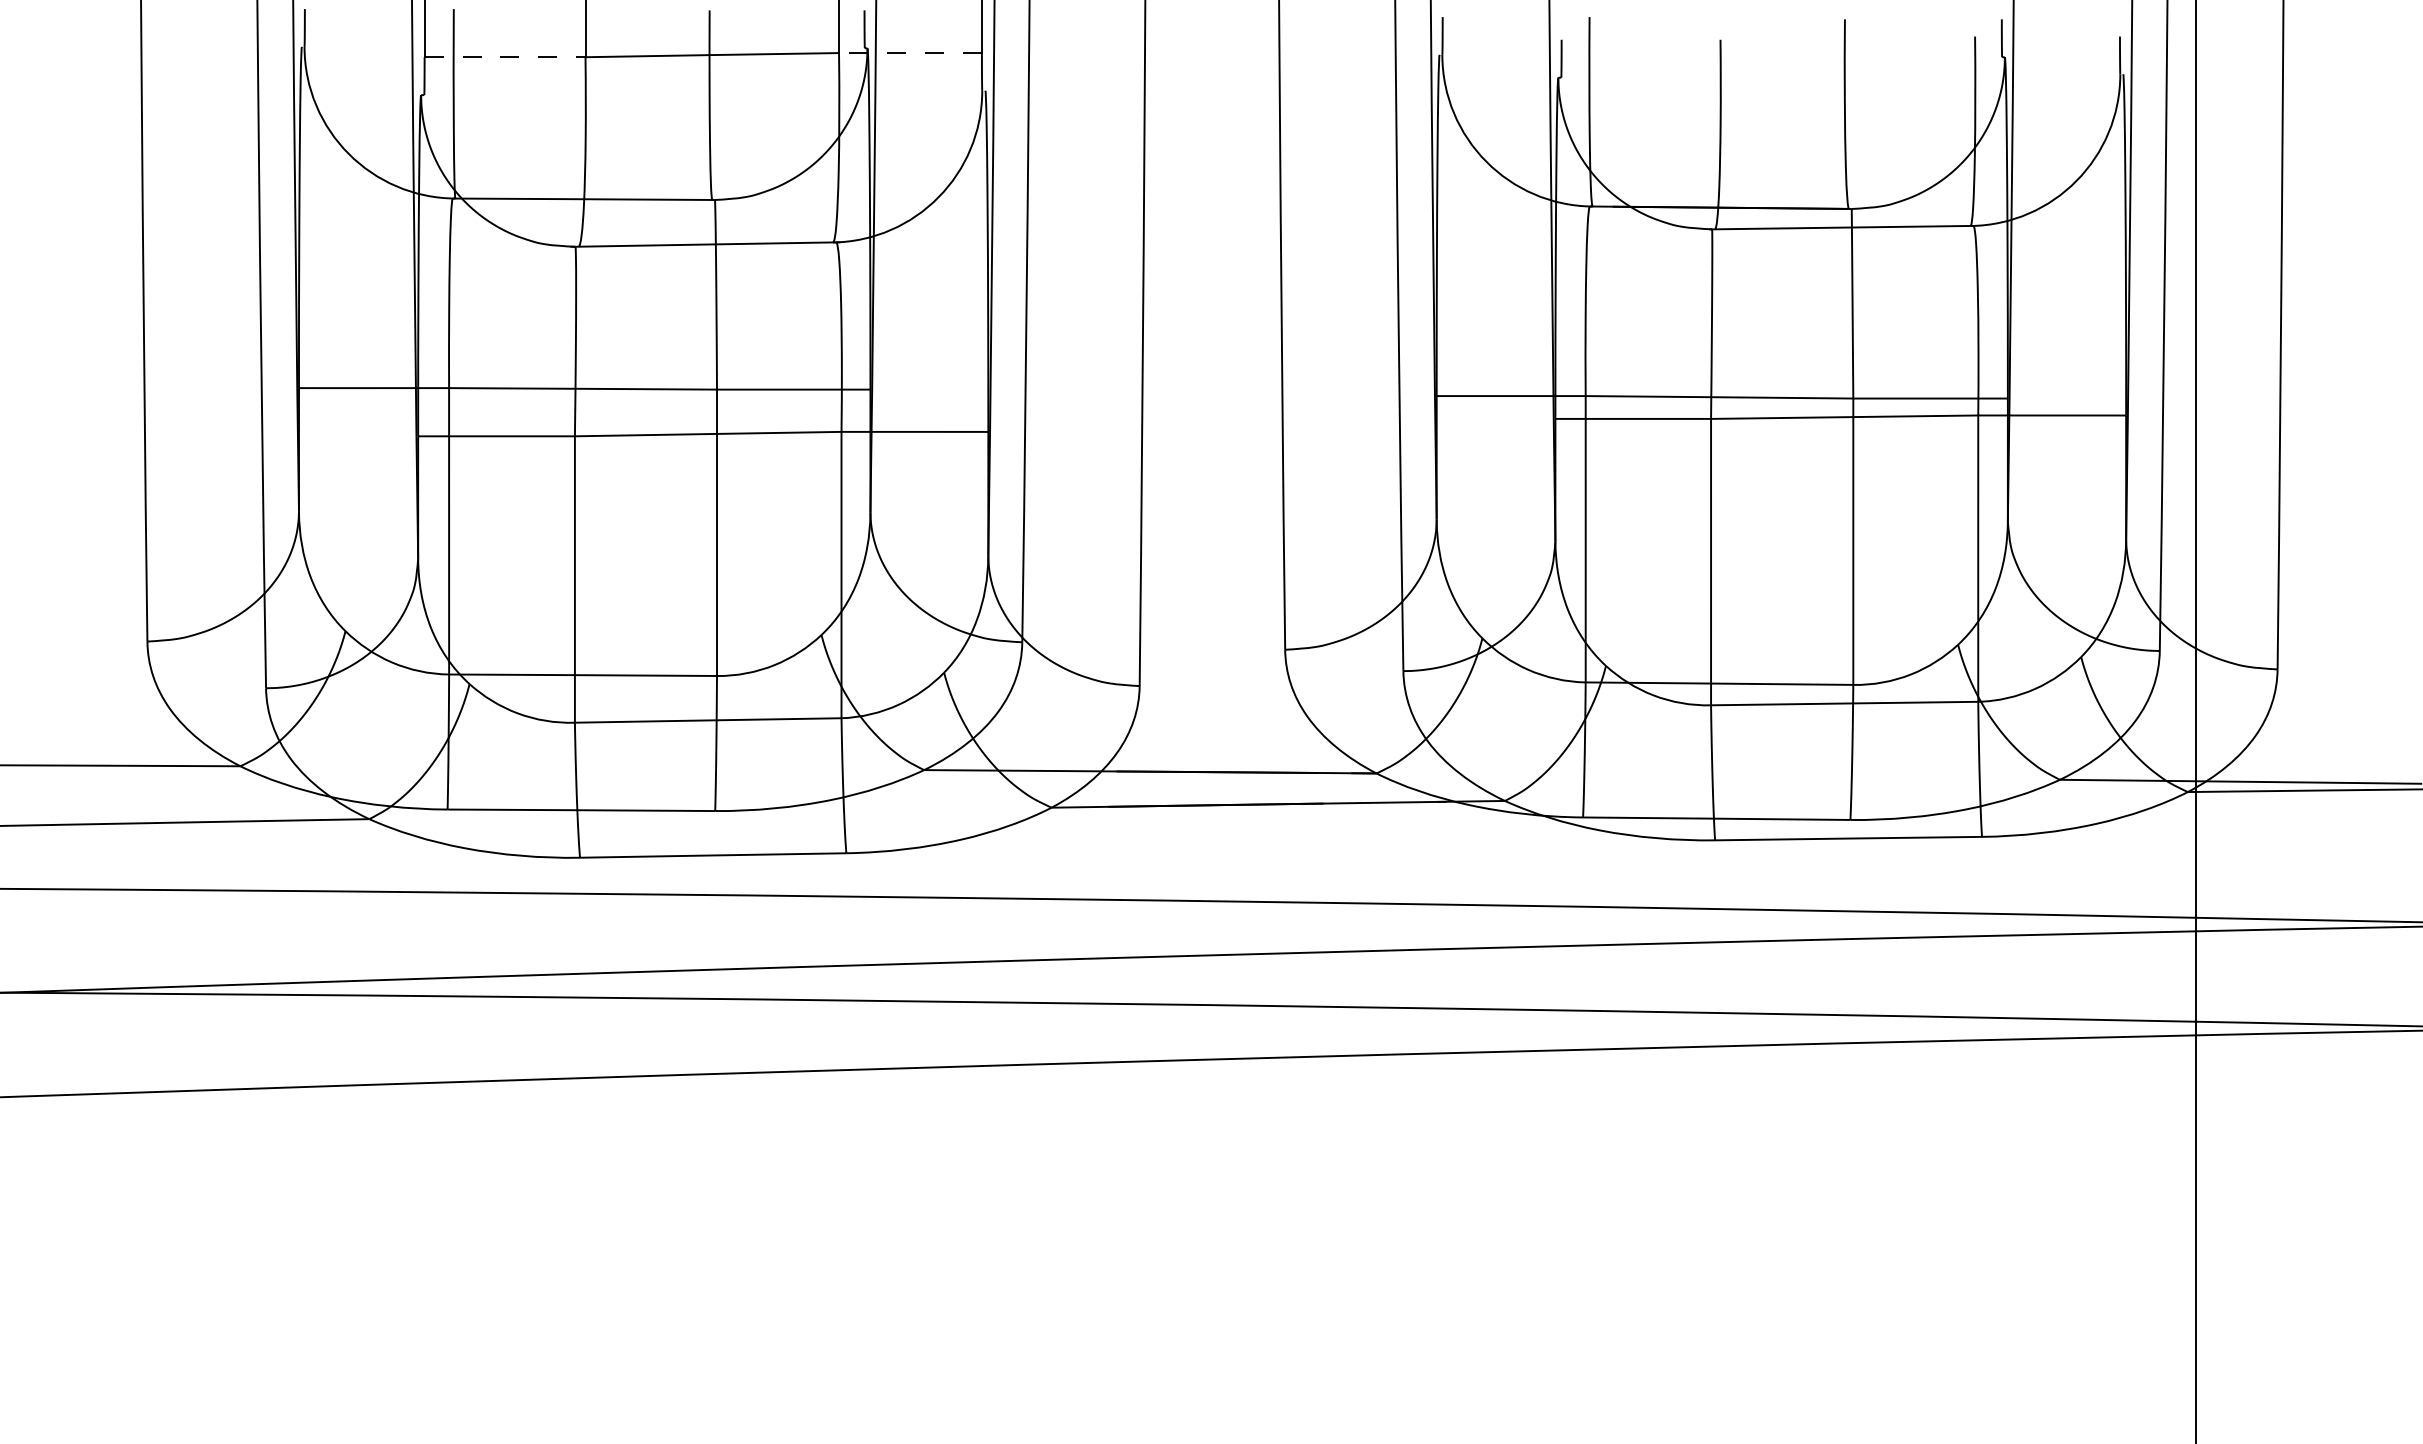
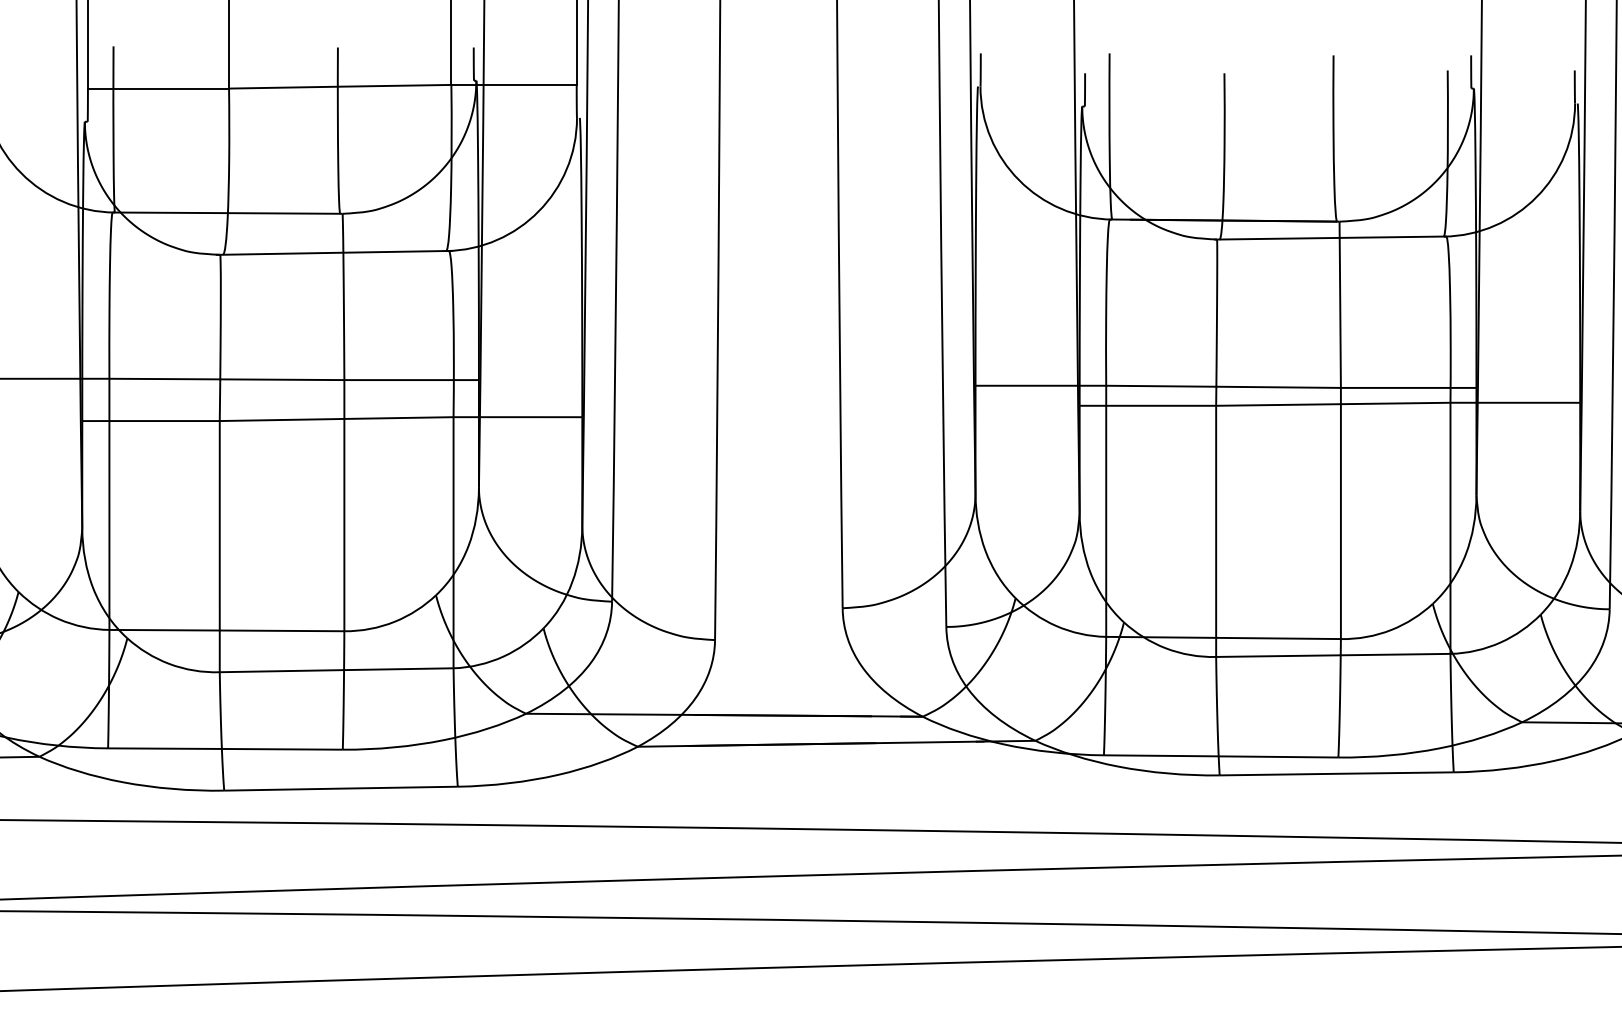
line: (909, 53) -> (513, 85), dashed -> solid
line: (505, 57) -> (158, 88), dashed -> solid

